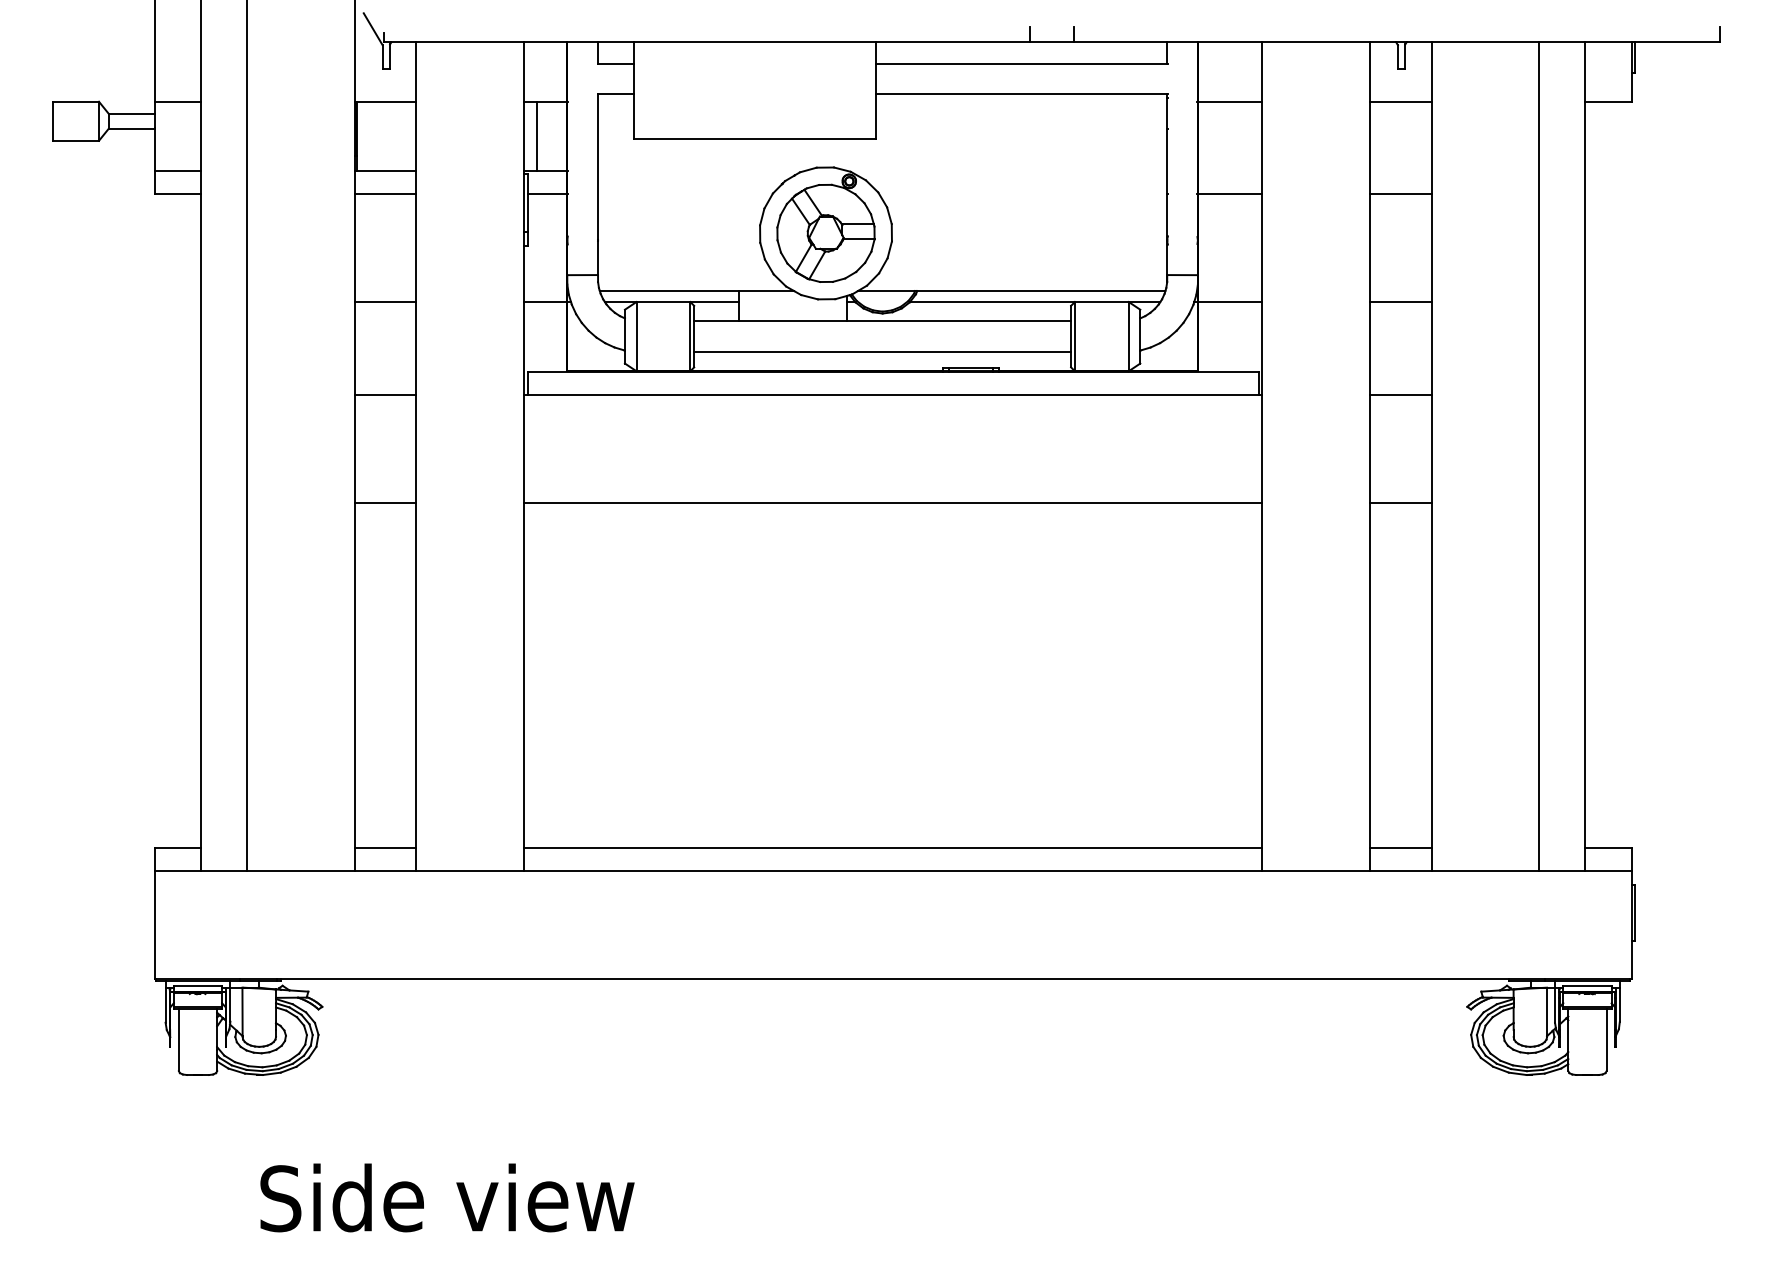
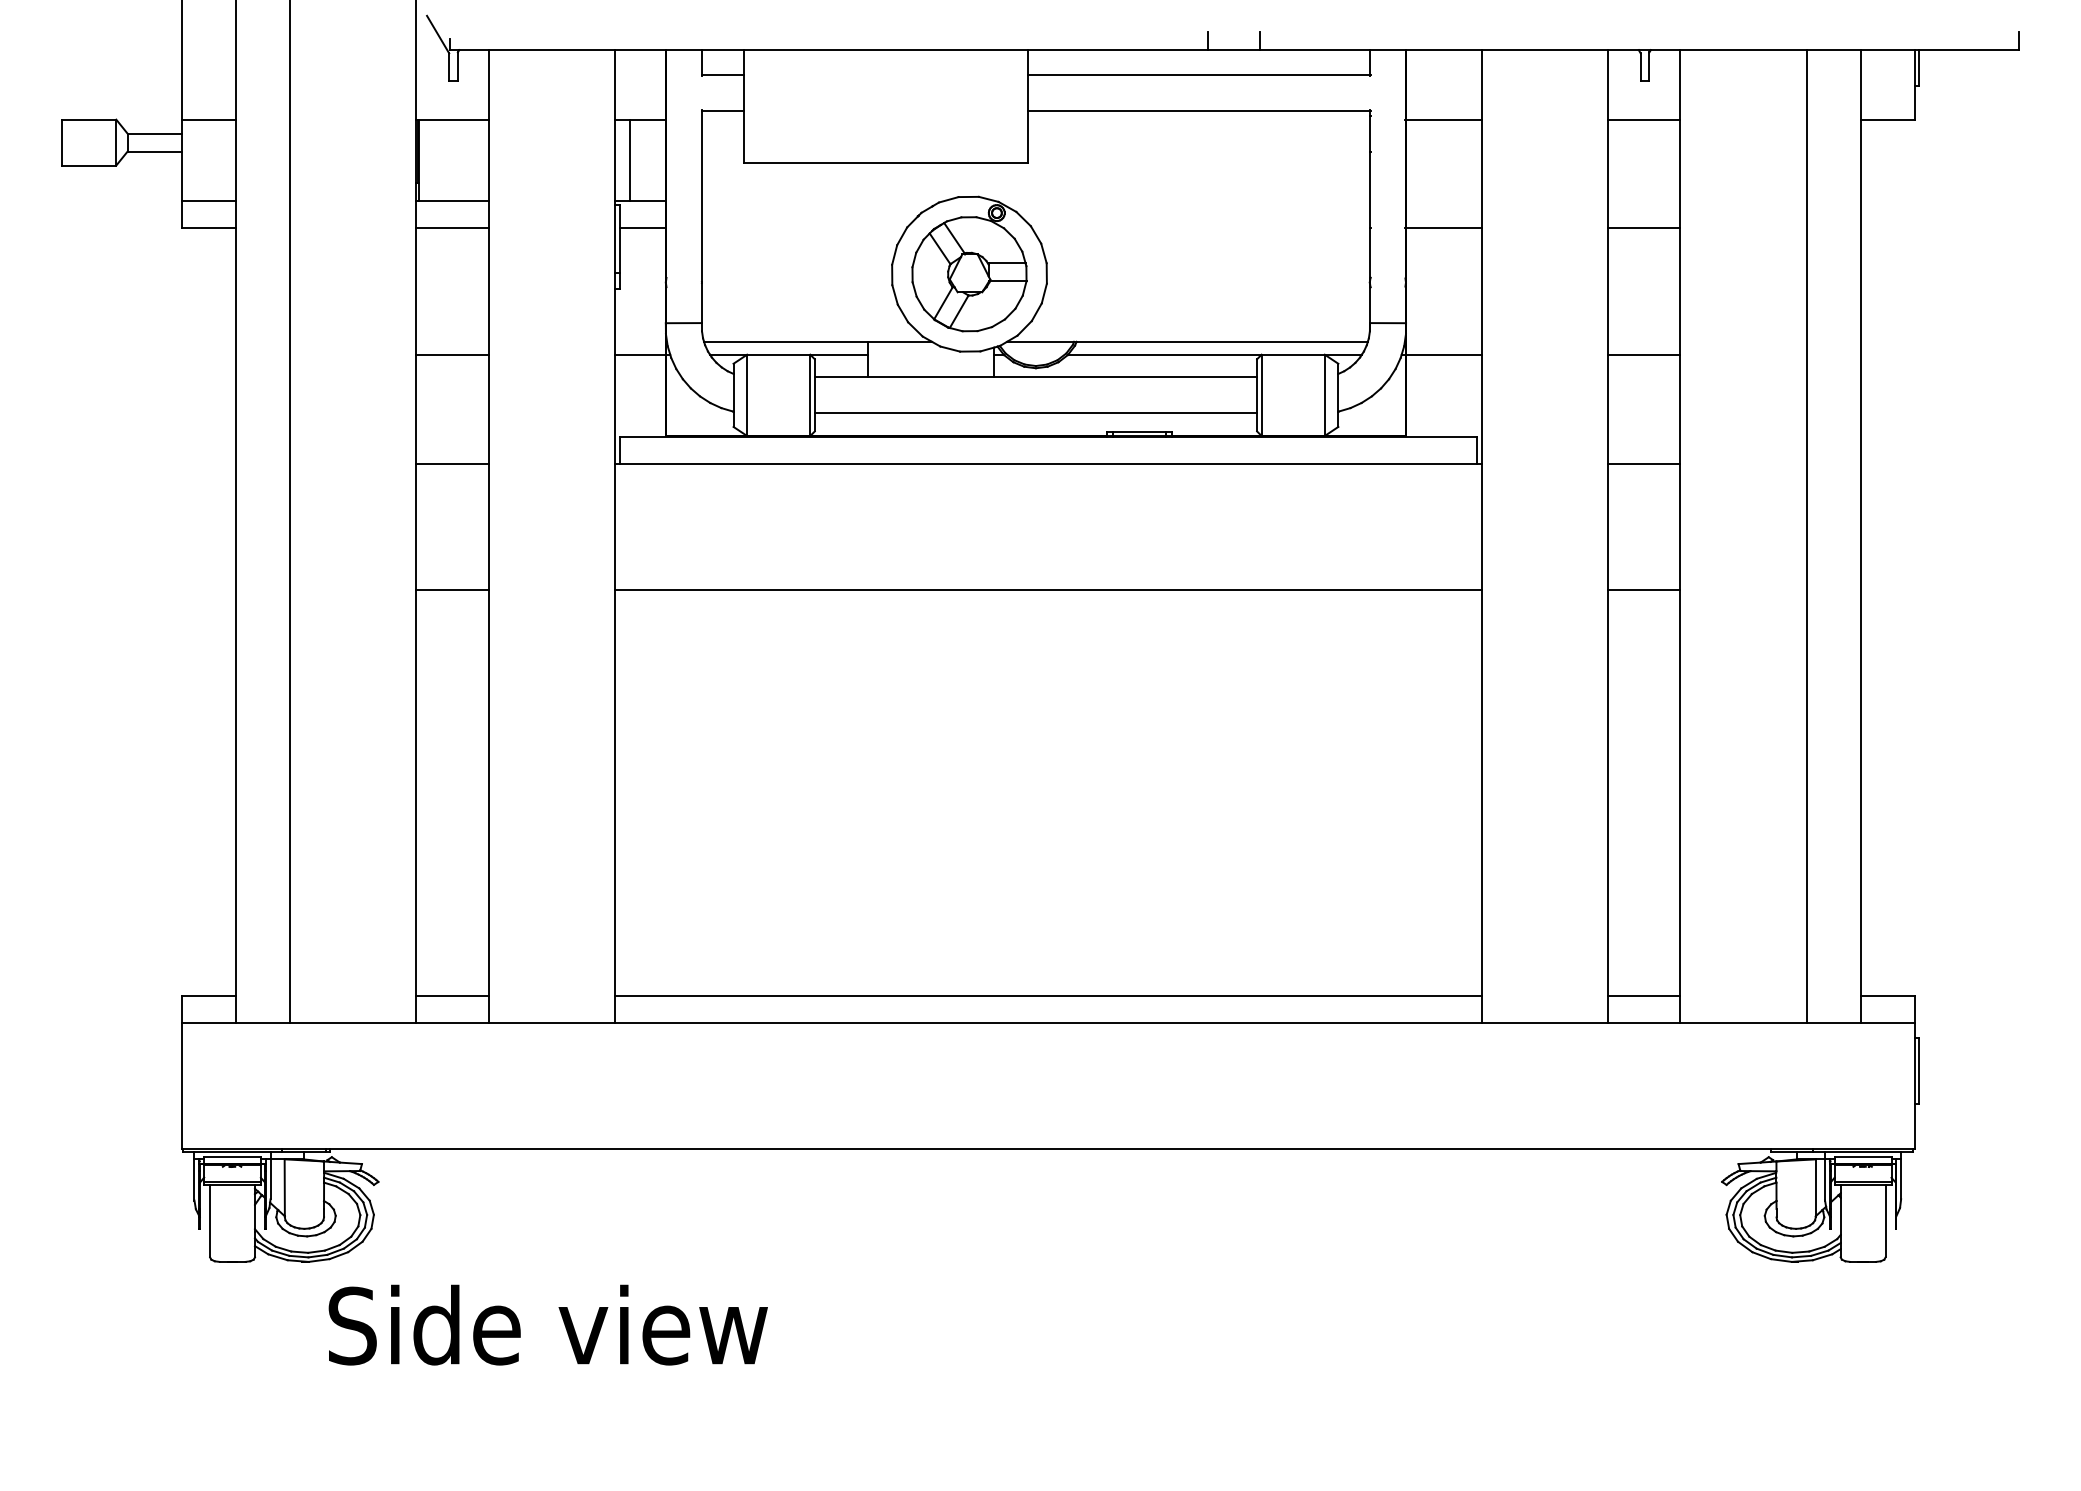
text: (446, 1197) -> (547, 1324), moved

